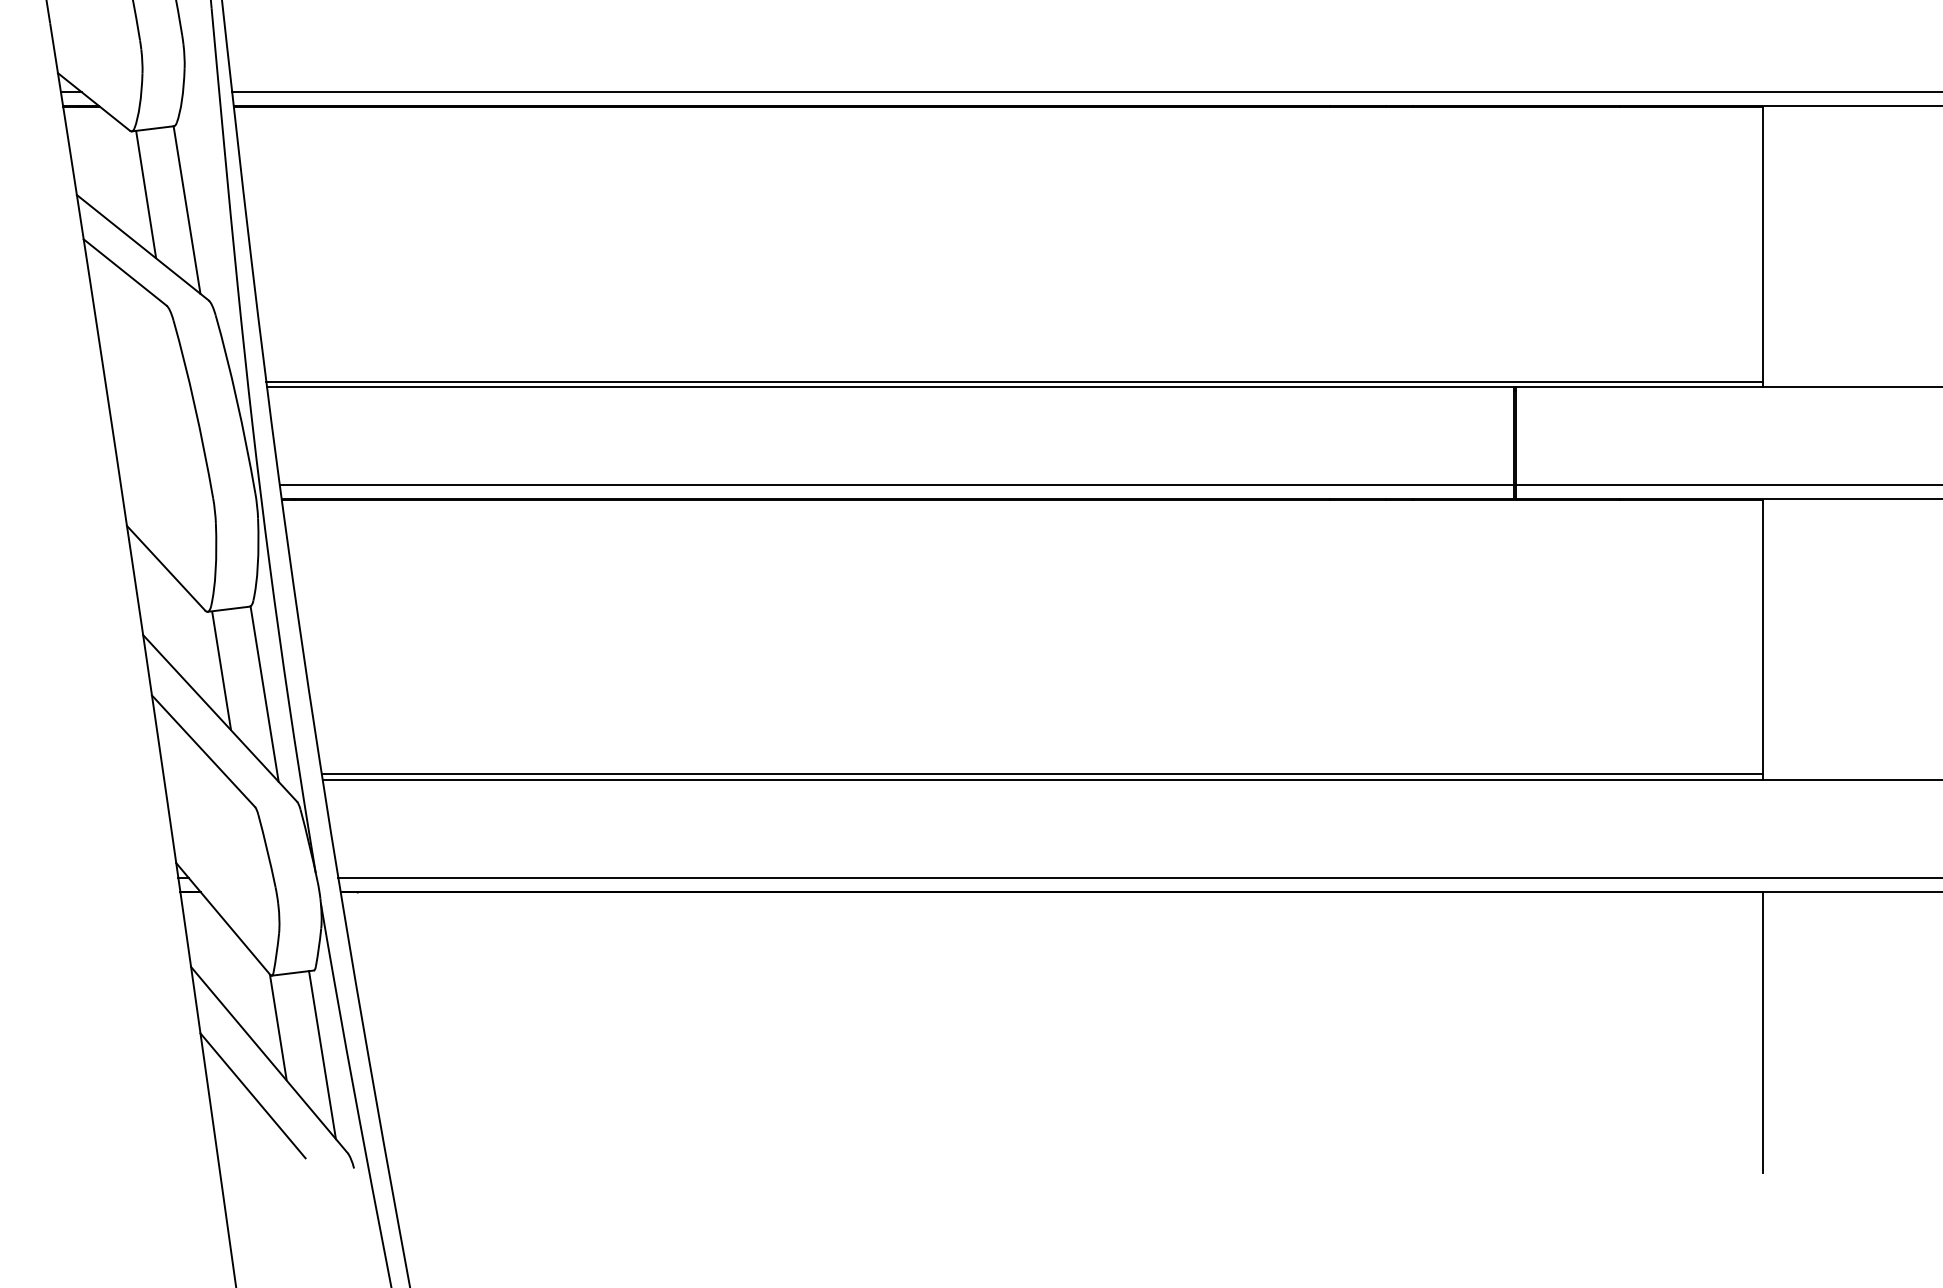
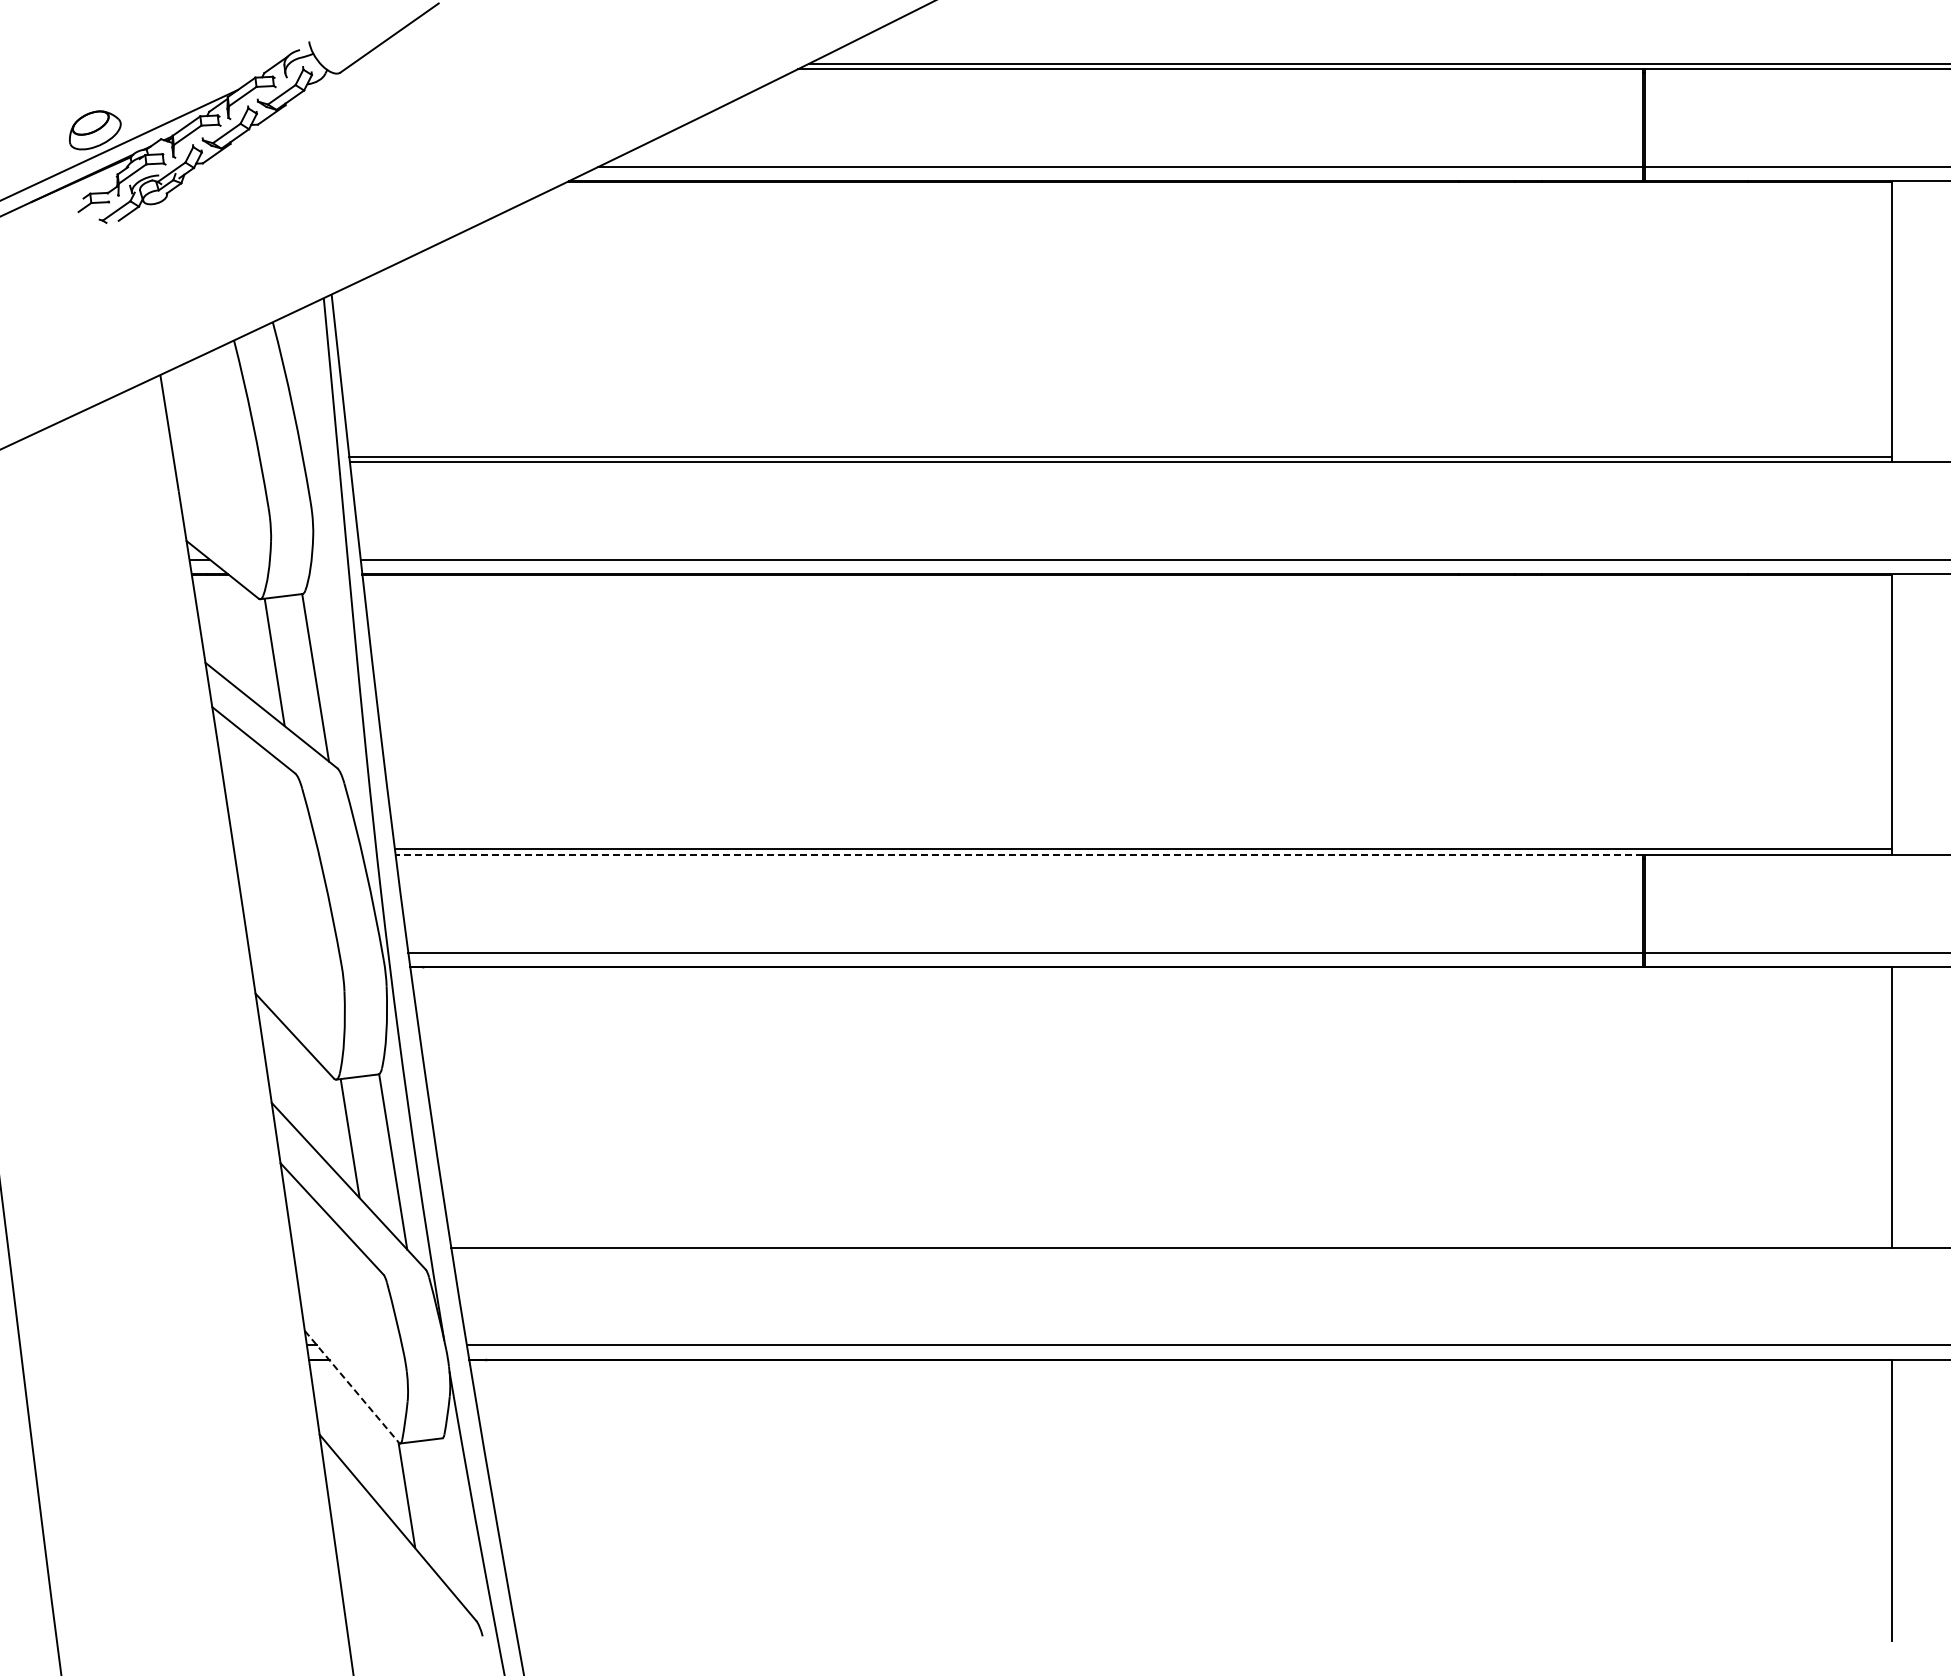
line: (890, 386) -> (1019, 854), solid -> dashed
line: (1041, 774) -> (1170, 1242), removed
line: (223, 919) -> (352, 1387), solid -> dashed
line: (321, 1054) -> (450, 1522), removed
line: (252, 1095) -> (381, 1563), removed

